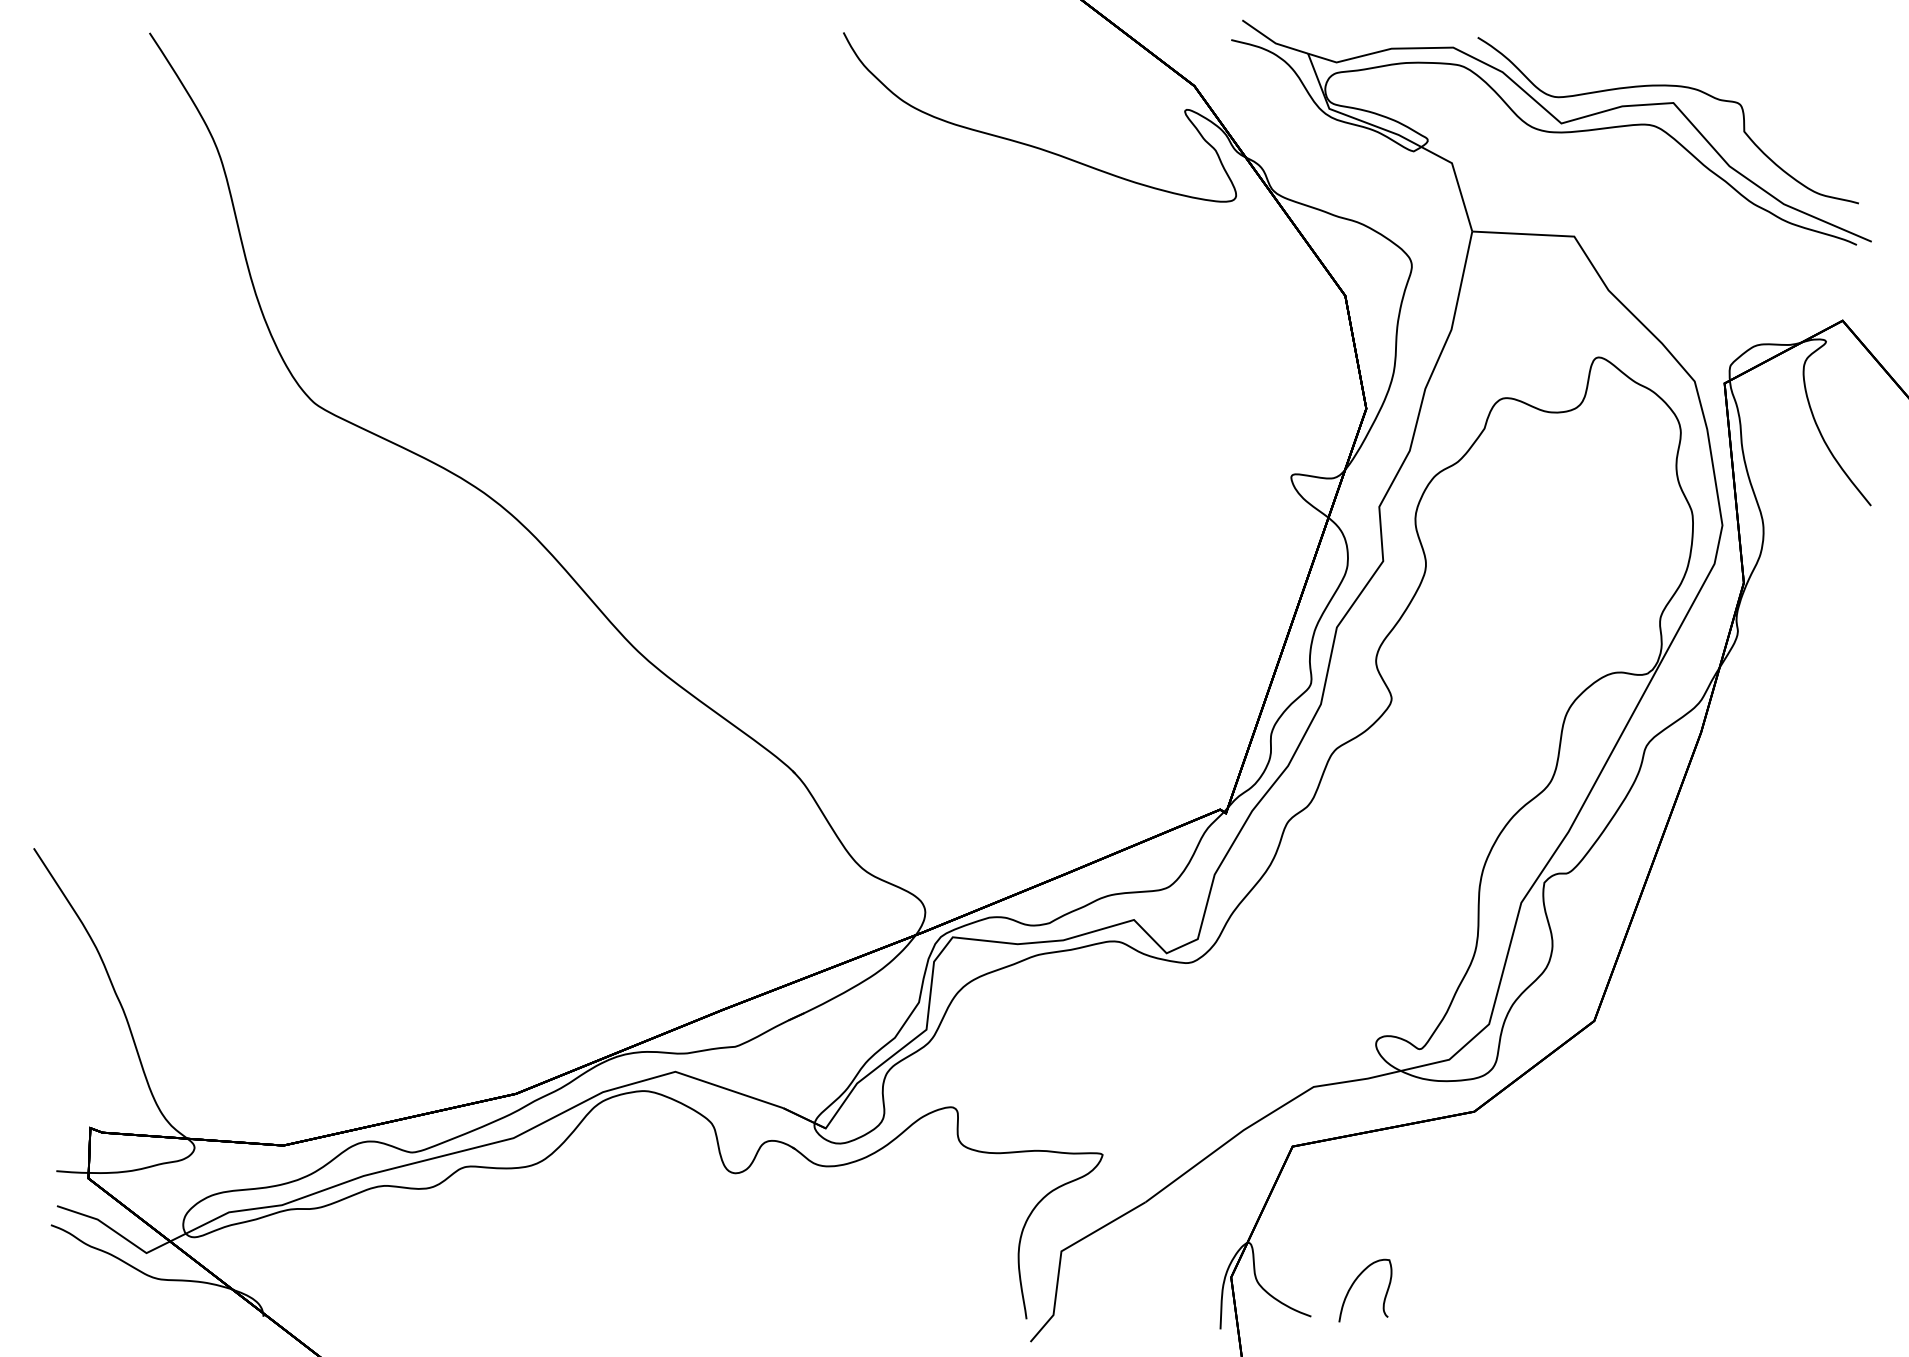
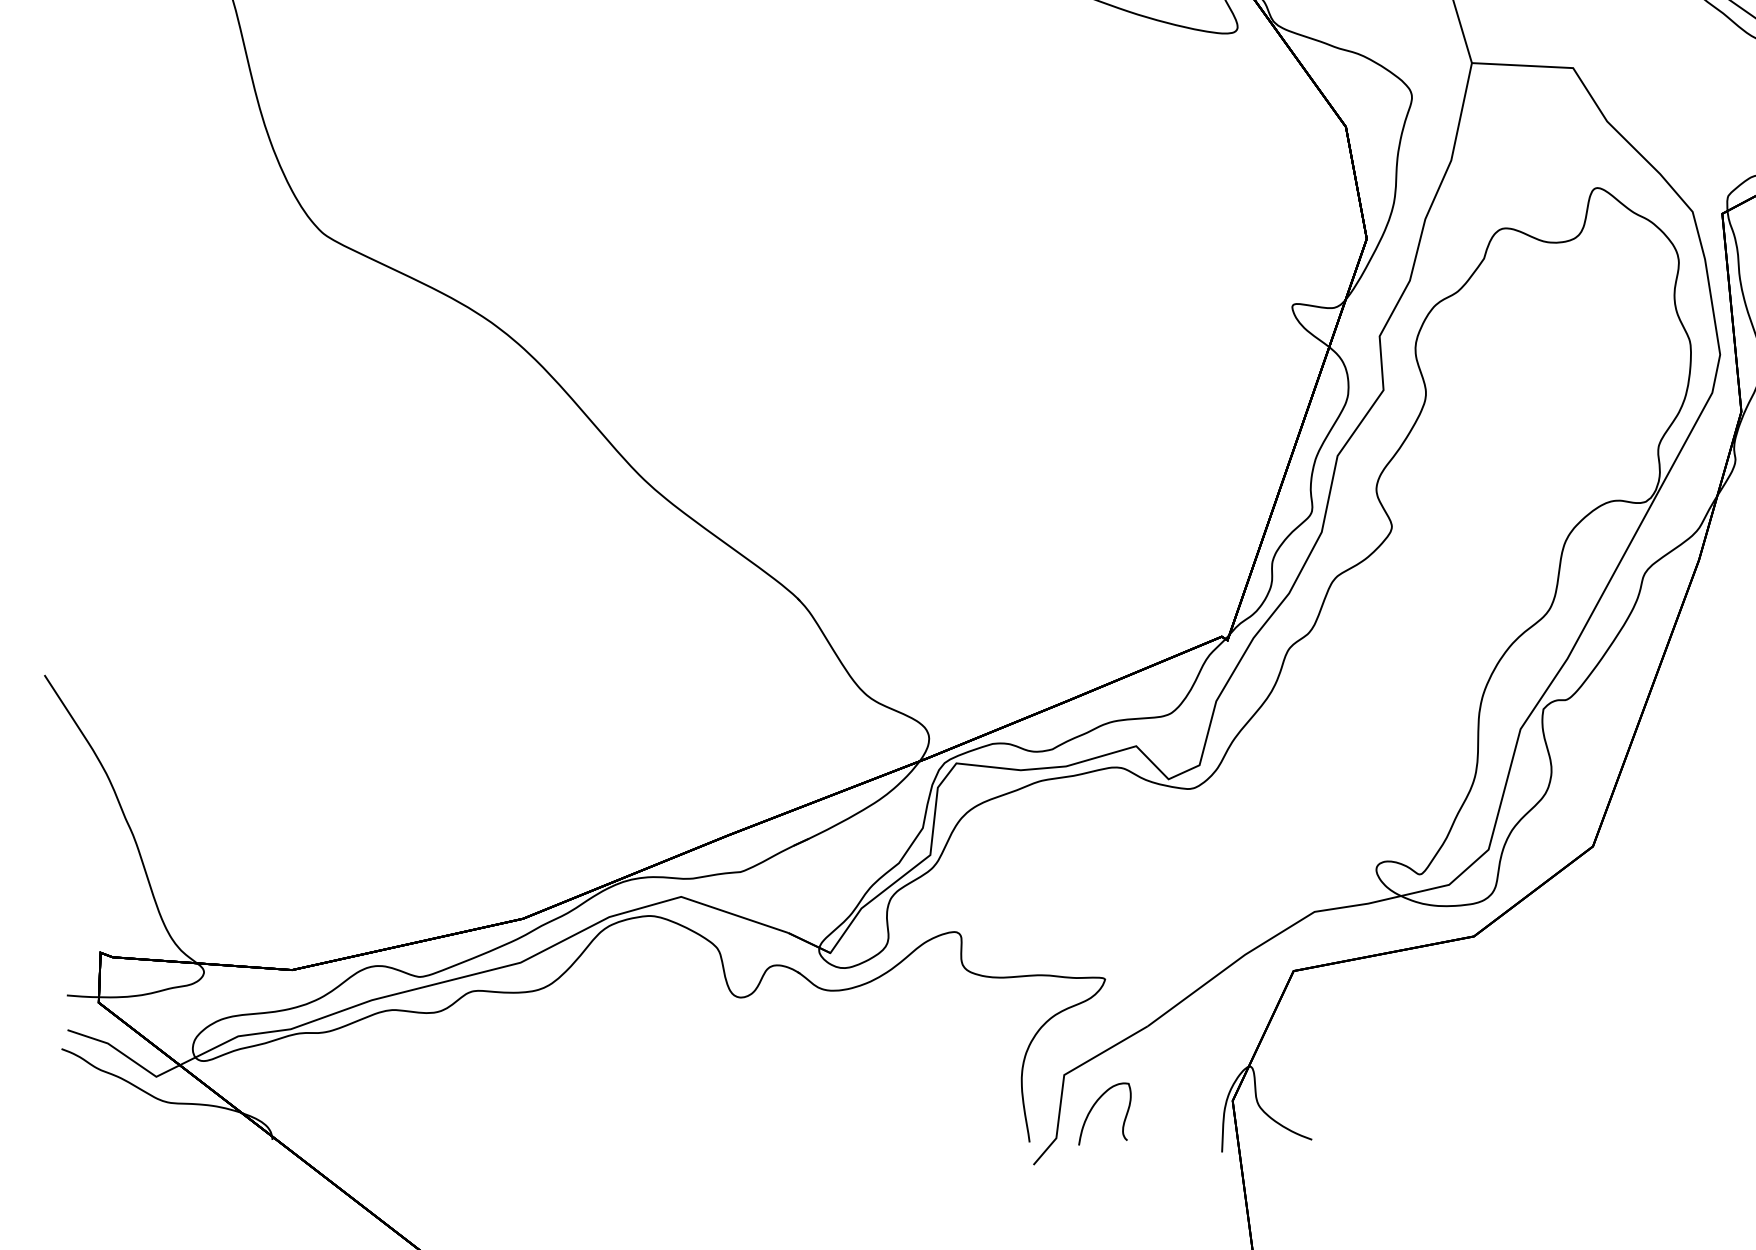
curve: (1353, 1285) -> (1093, 1108), moved

